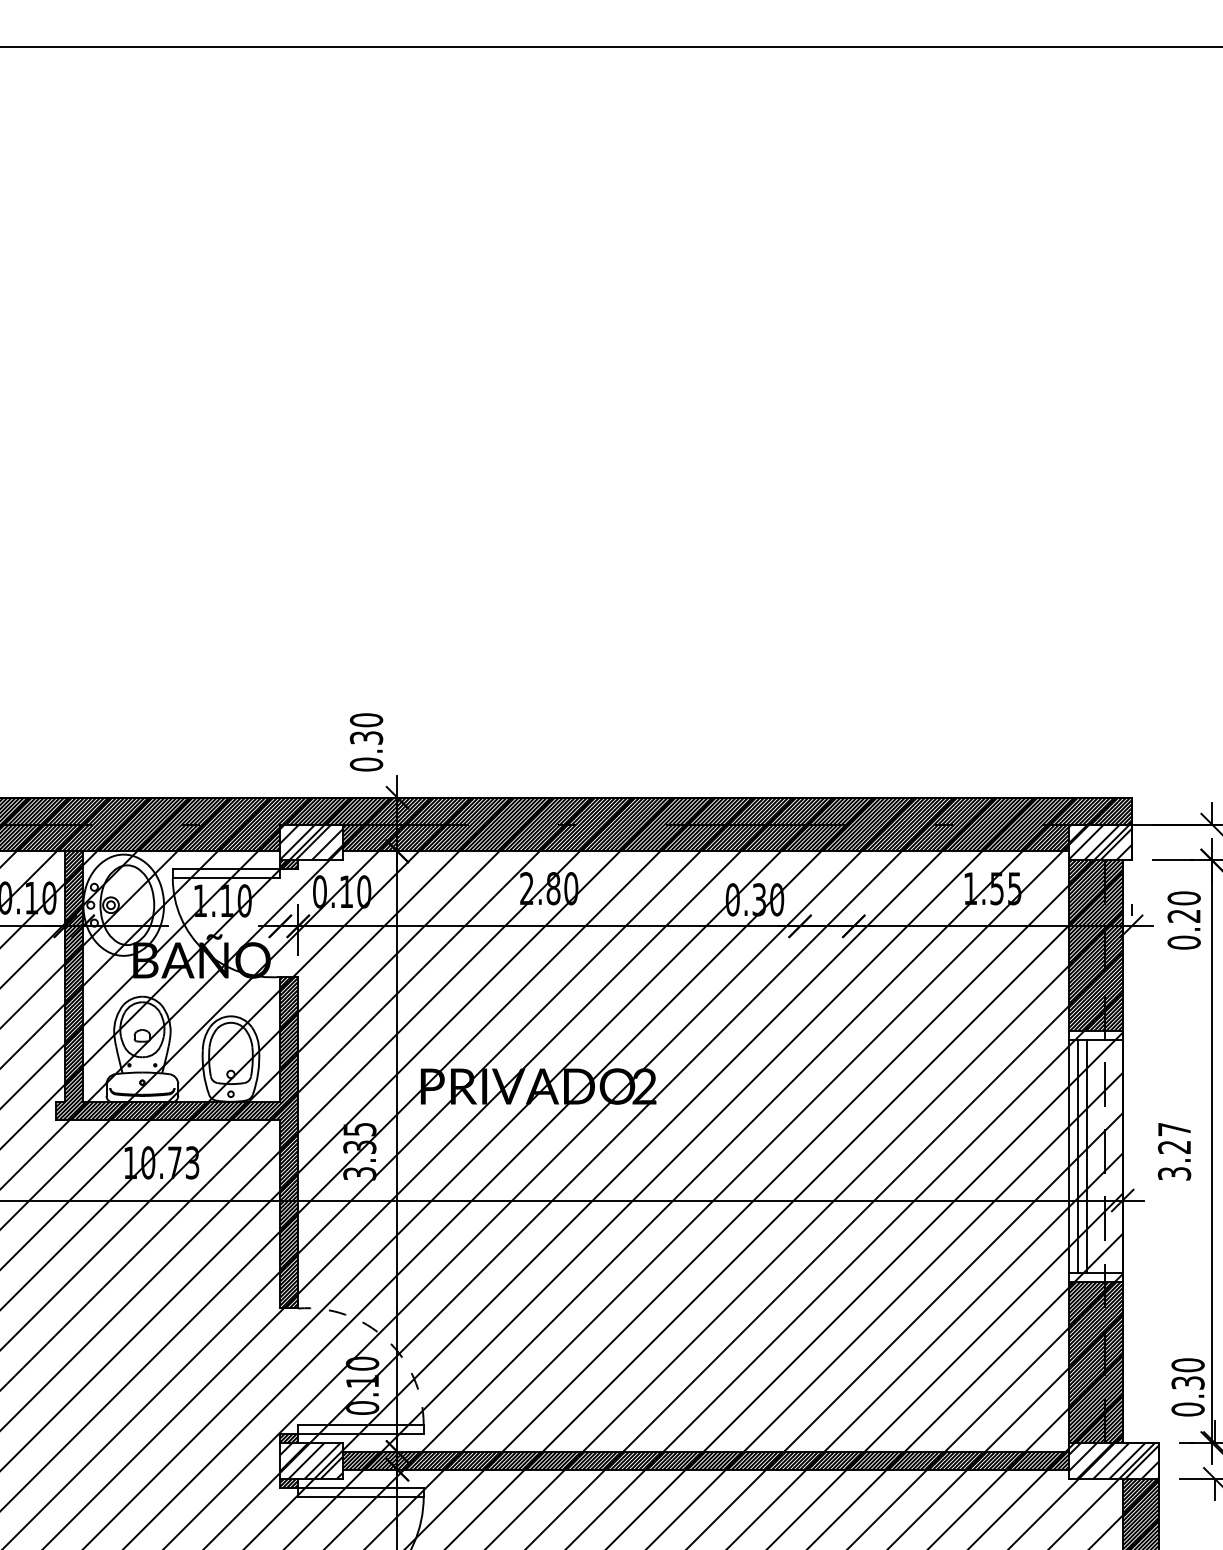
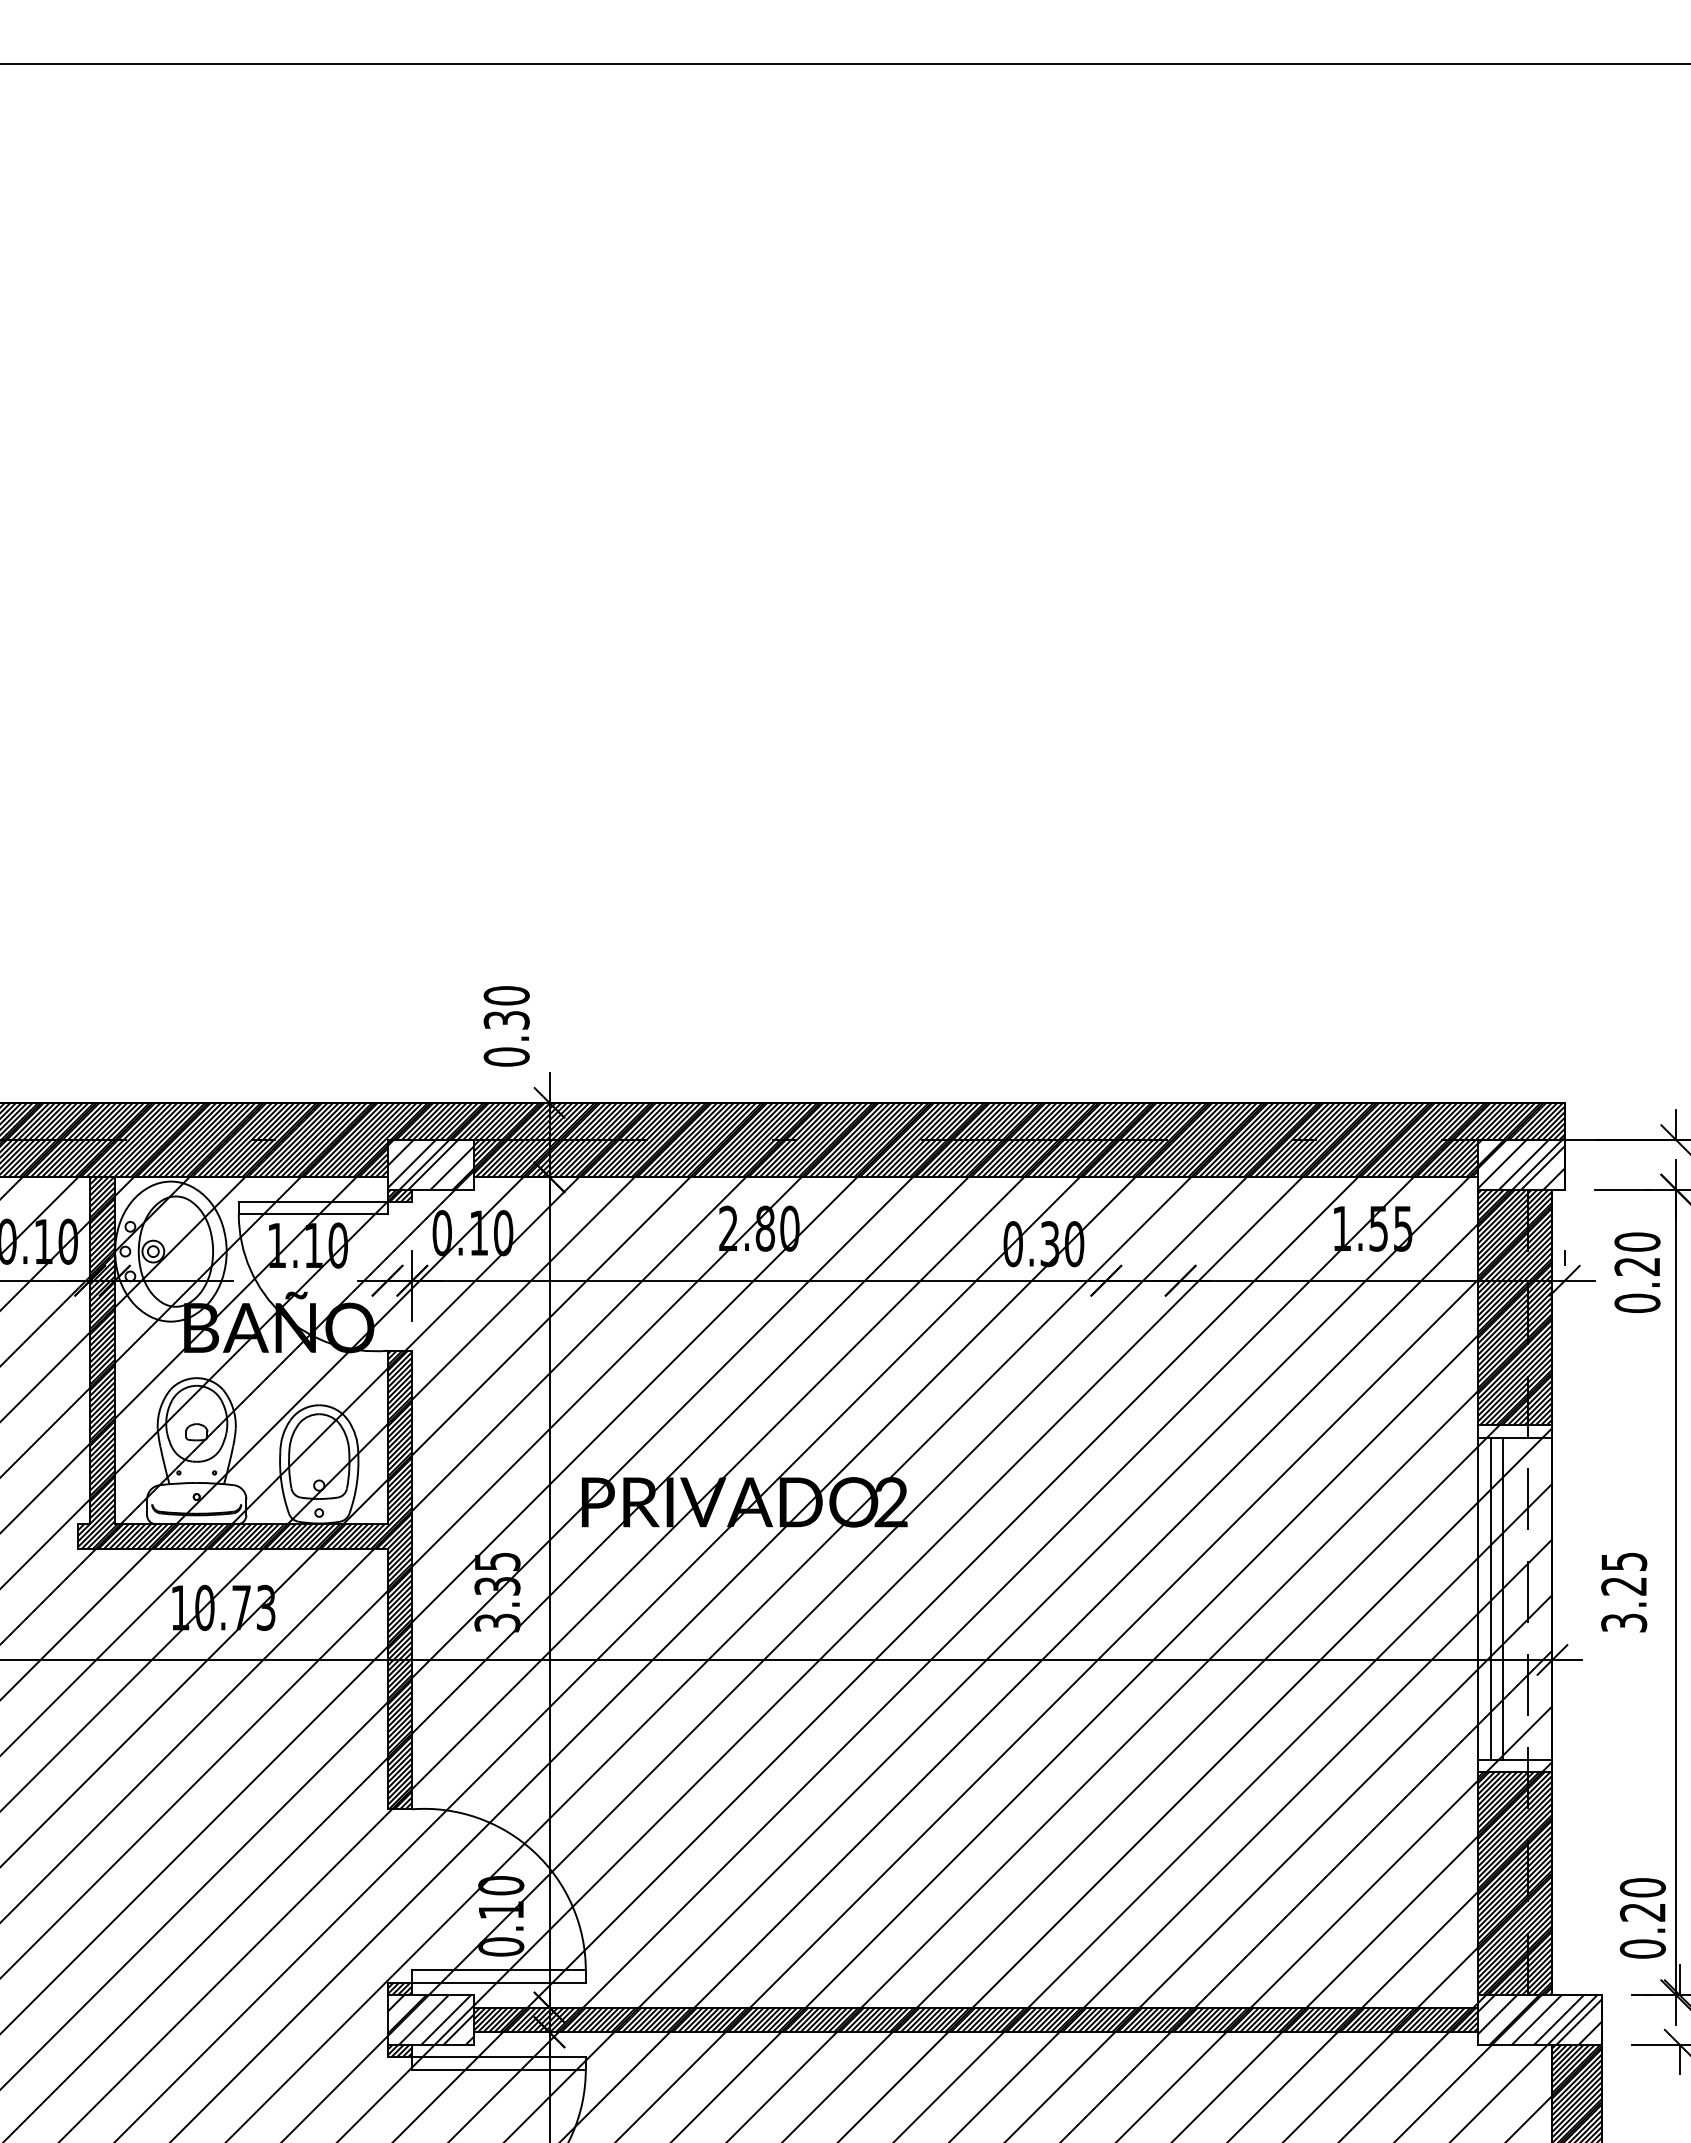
text: (1174, 1129) -> (1624, 1561), 3.27 -> 3.25
arc: (386, 1339) -> (534, 1852), dashed -> solid
text: (1187, 1383) -> (1642, 1912), 0.30 -> 0.20

